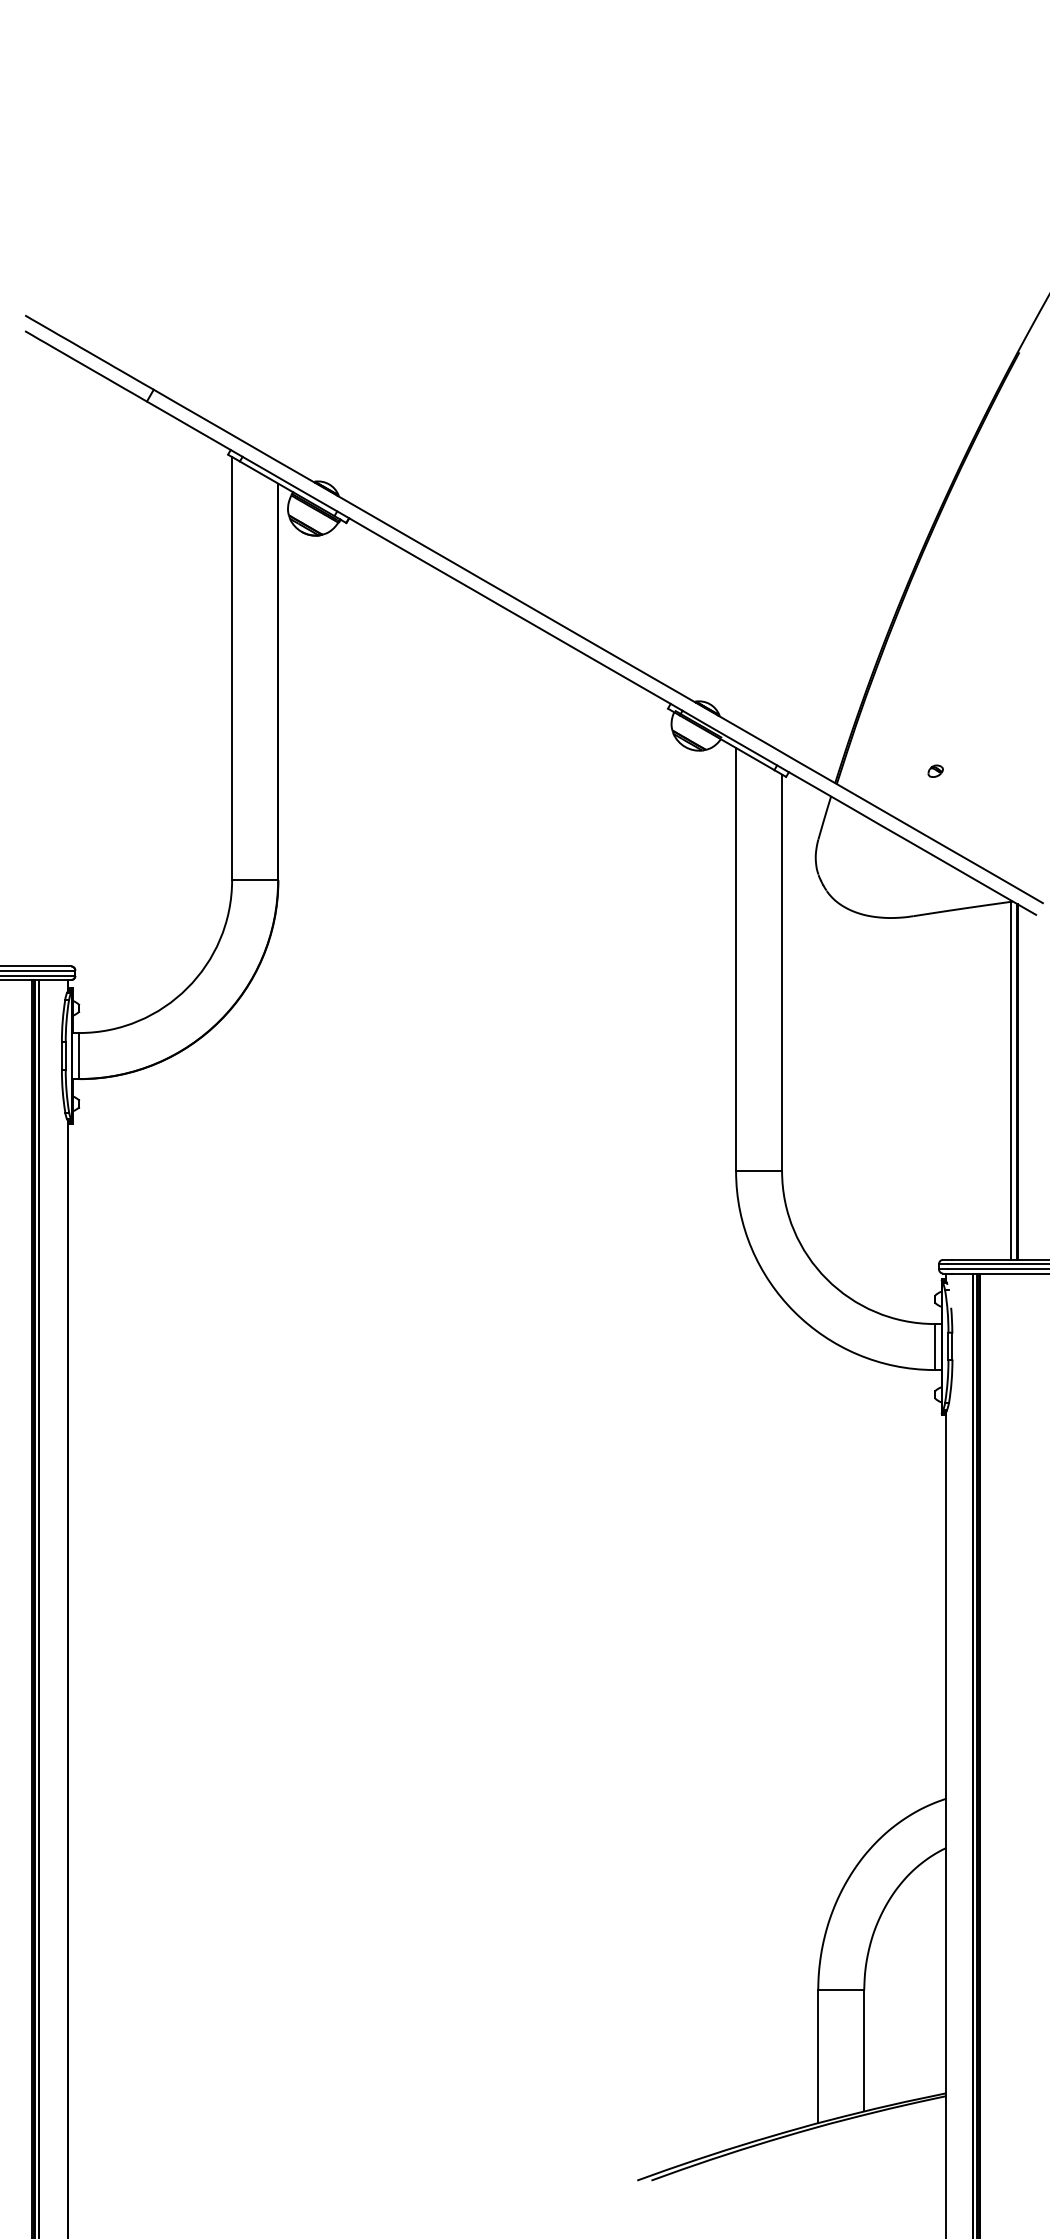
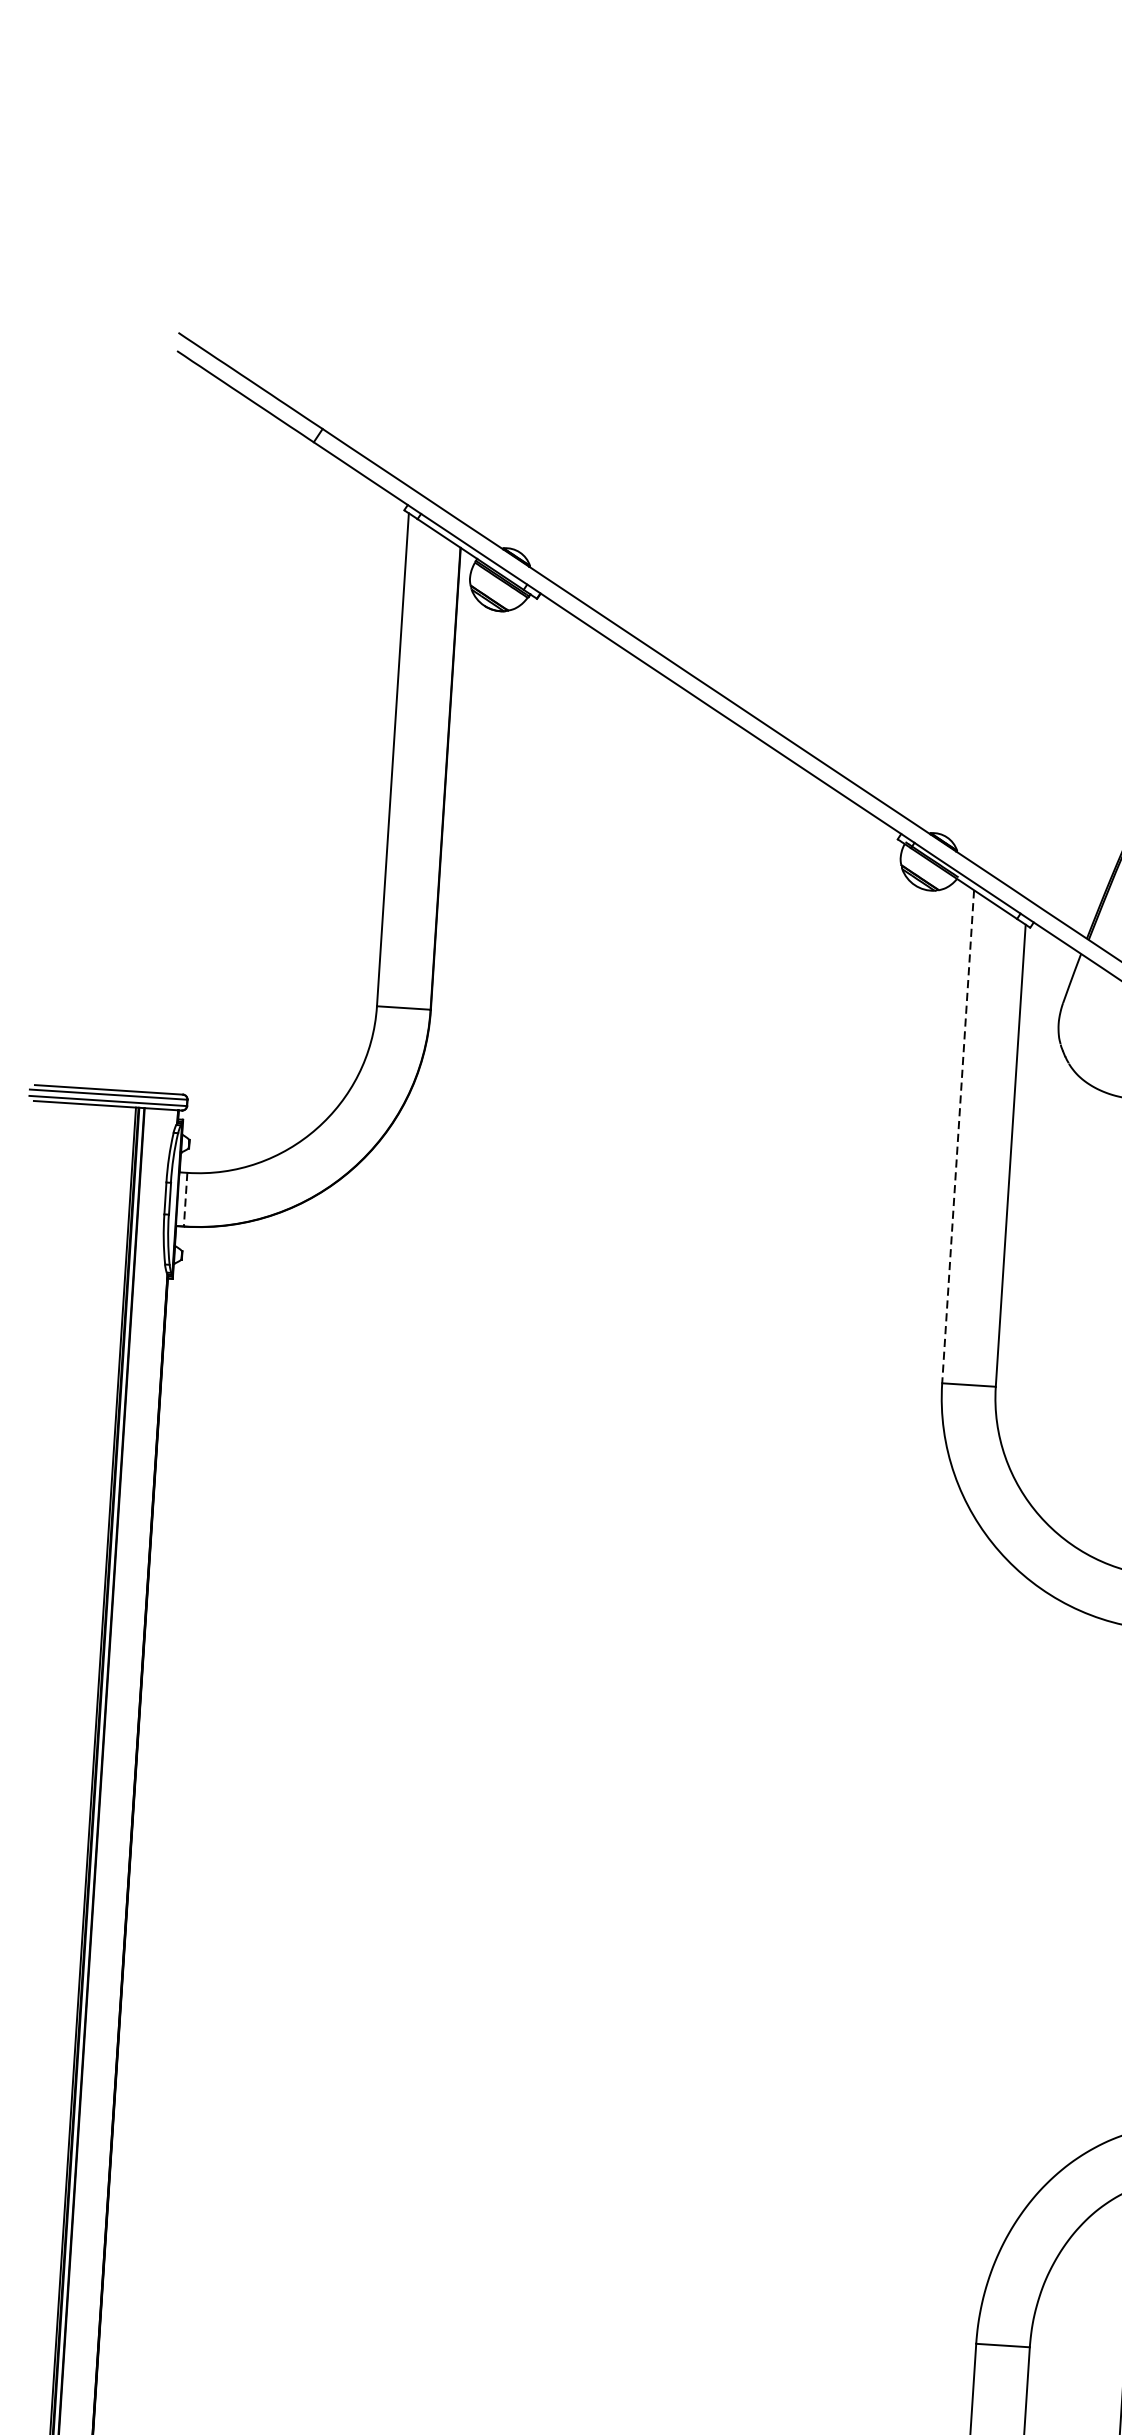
line: (736, 959) -> (958, 1136), solid -> dashed
line: (79, 1056) -> (185, 1200), solid -> dashed

